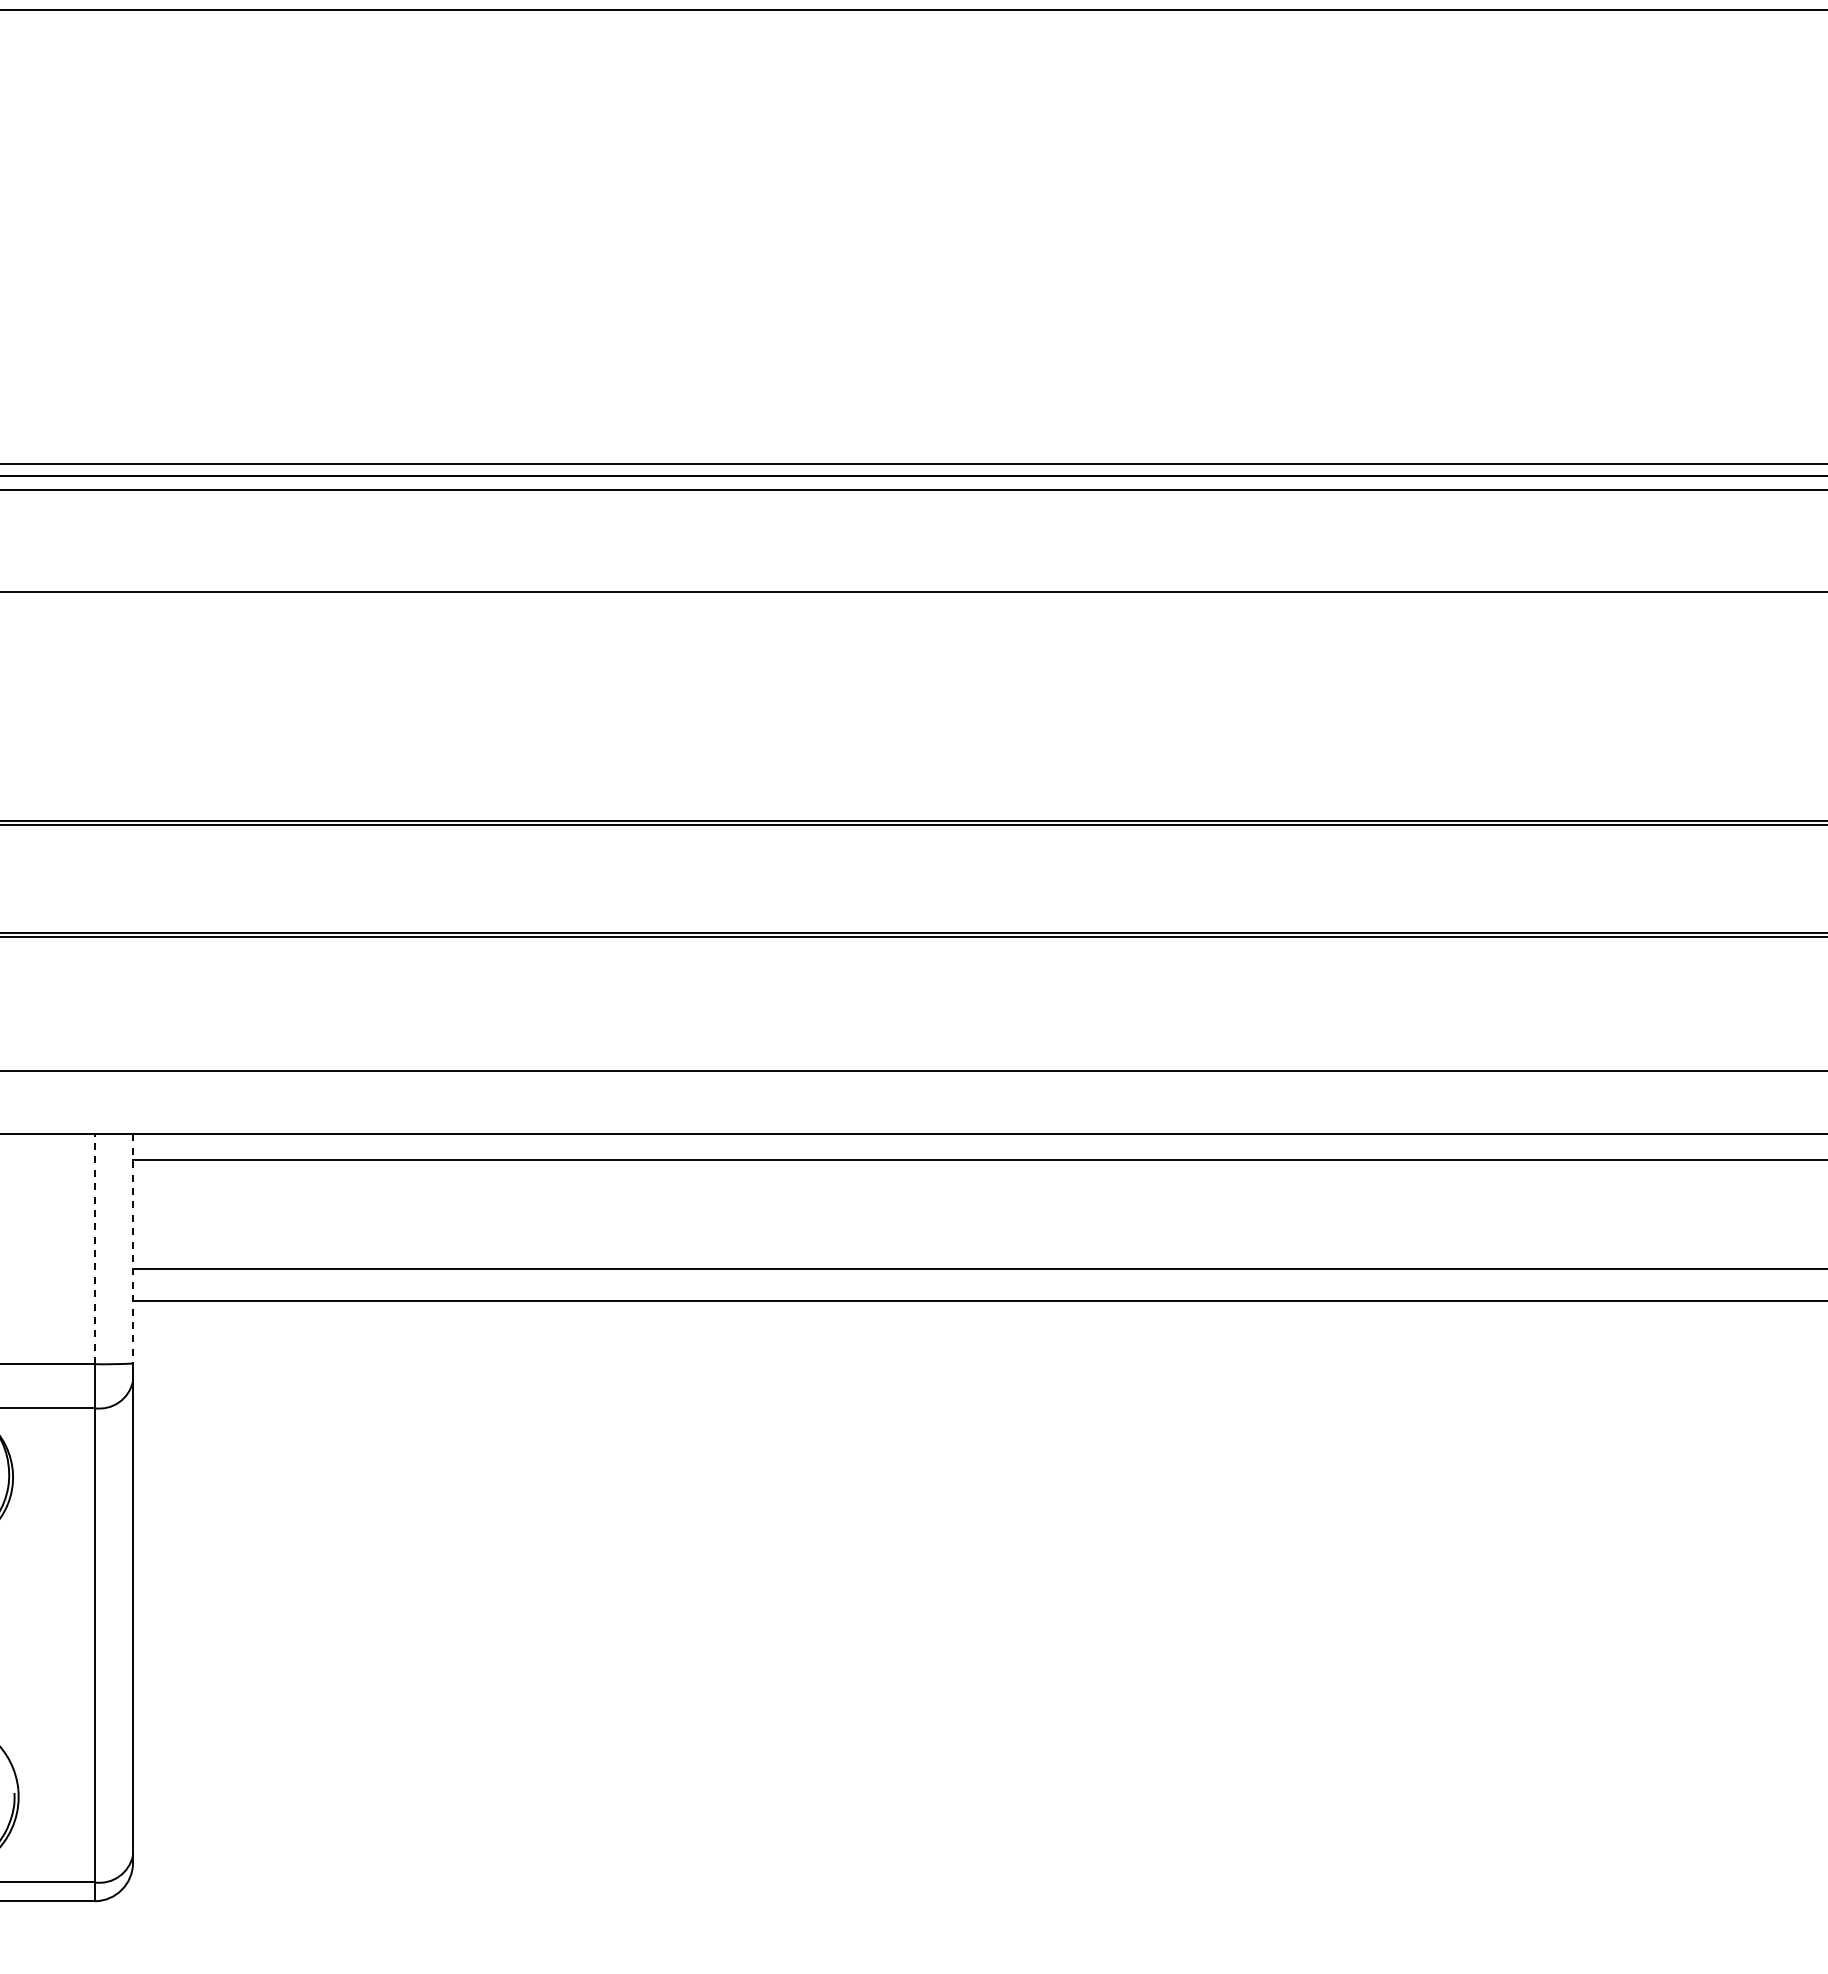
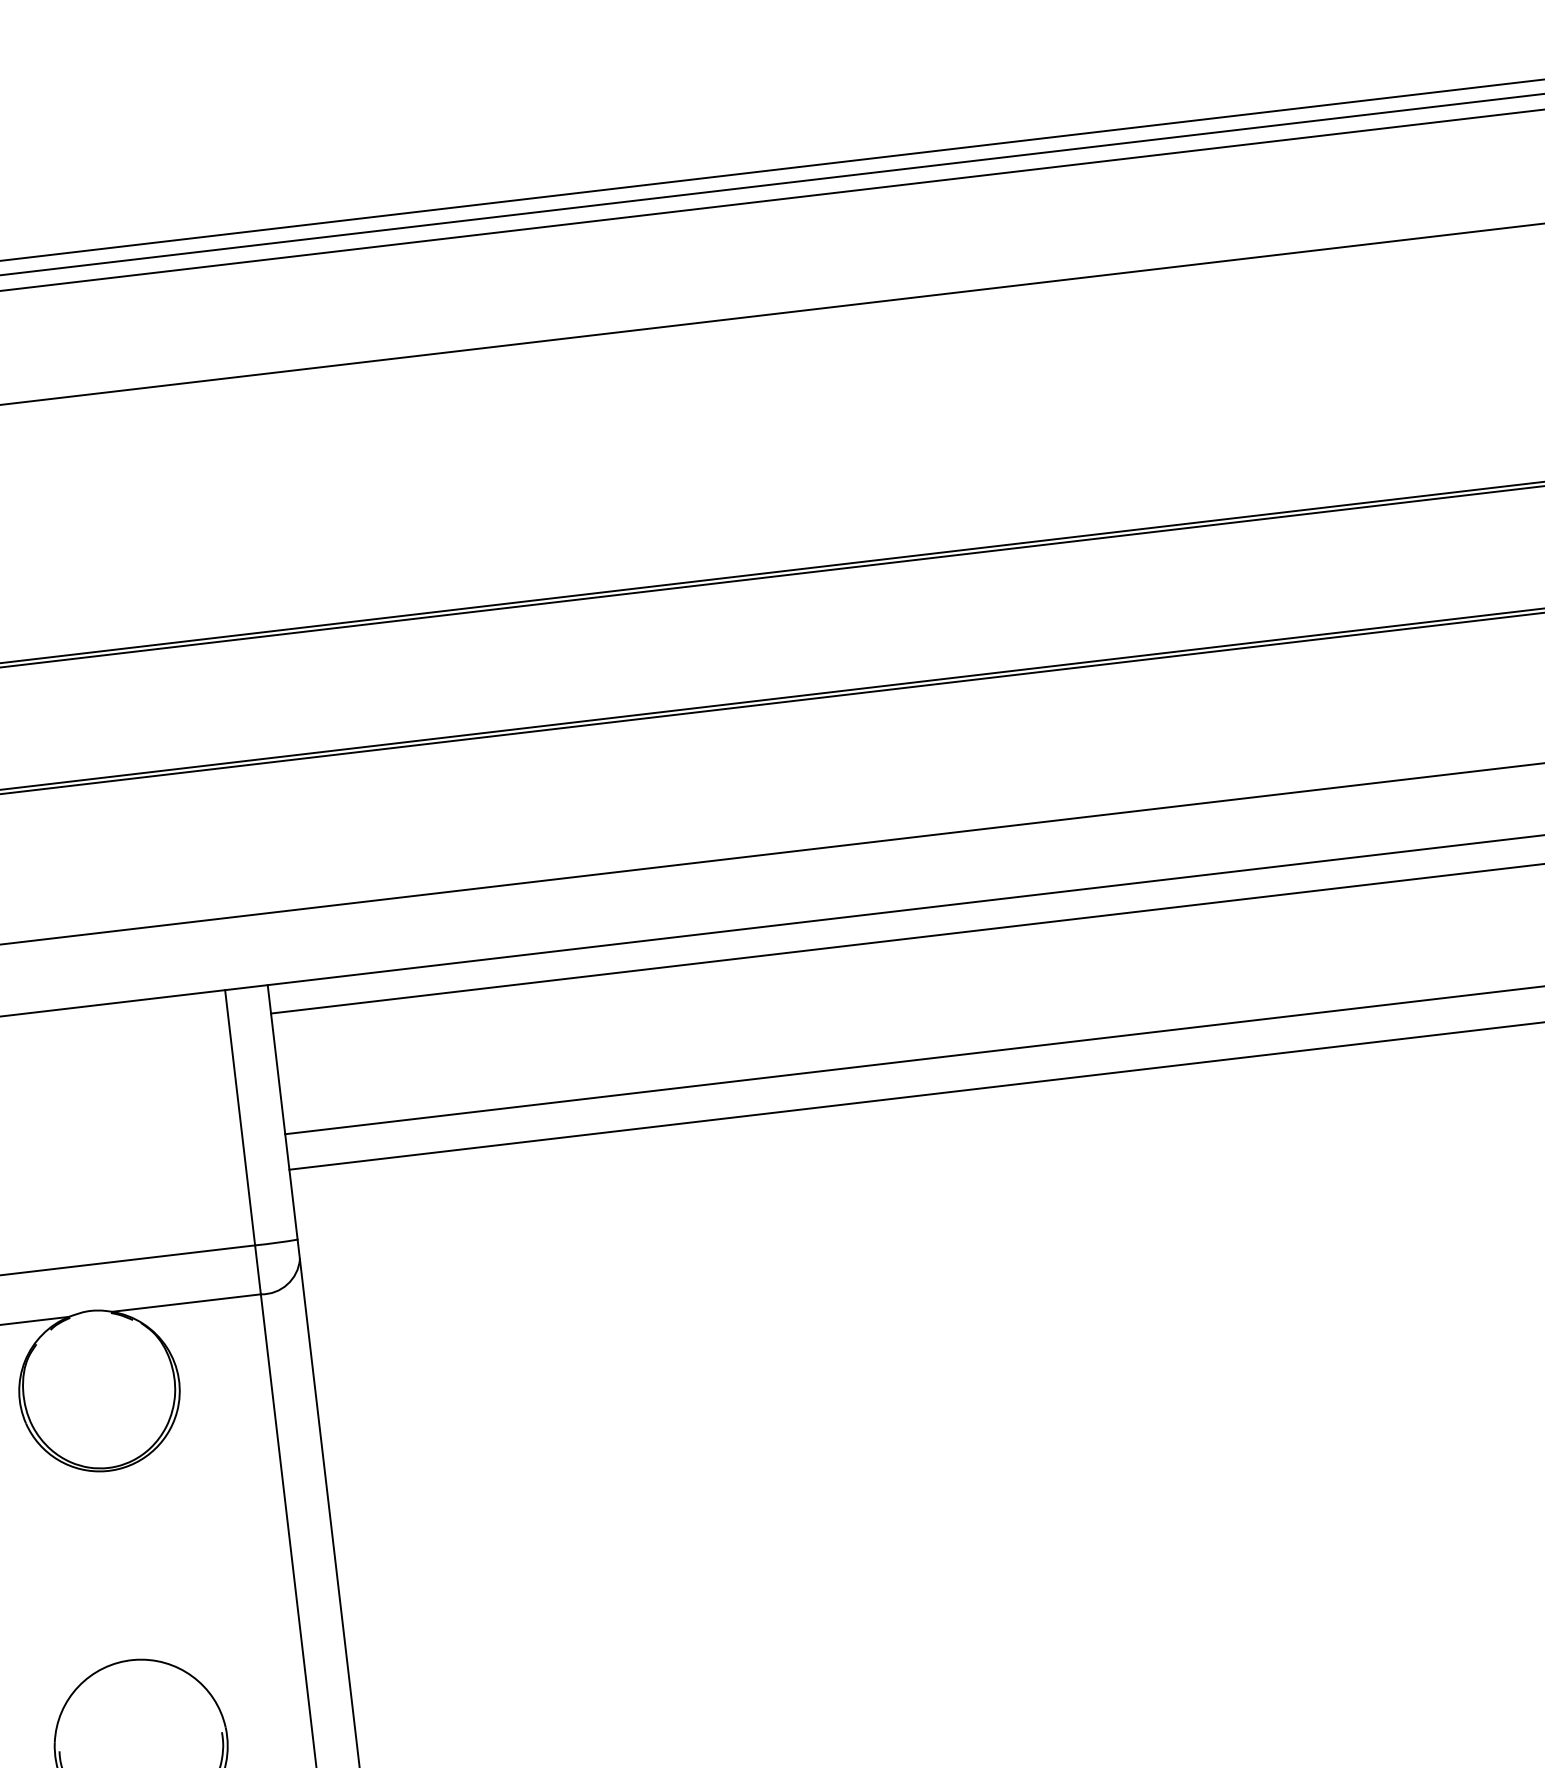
line: (94, 1249) -> (239, 1117), dashed -> solid
line: (133, 1249) -> (283, 1112), dashed -> solid

